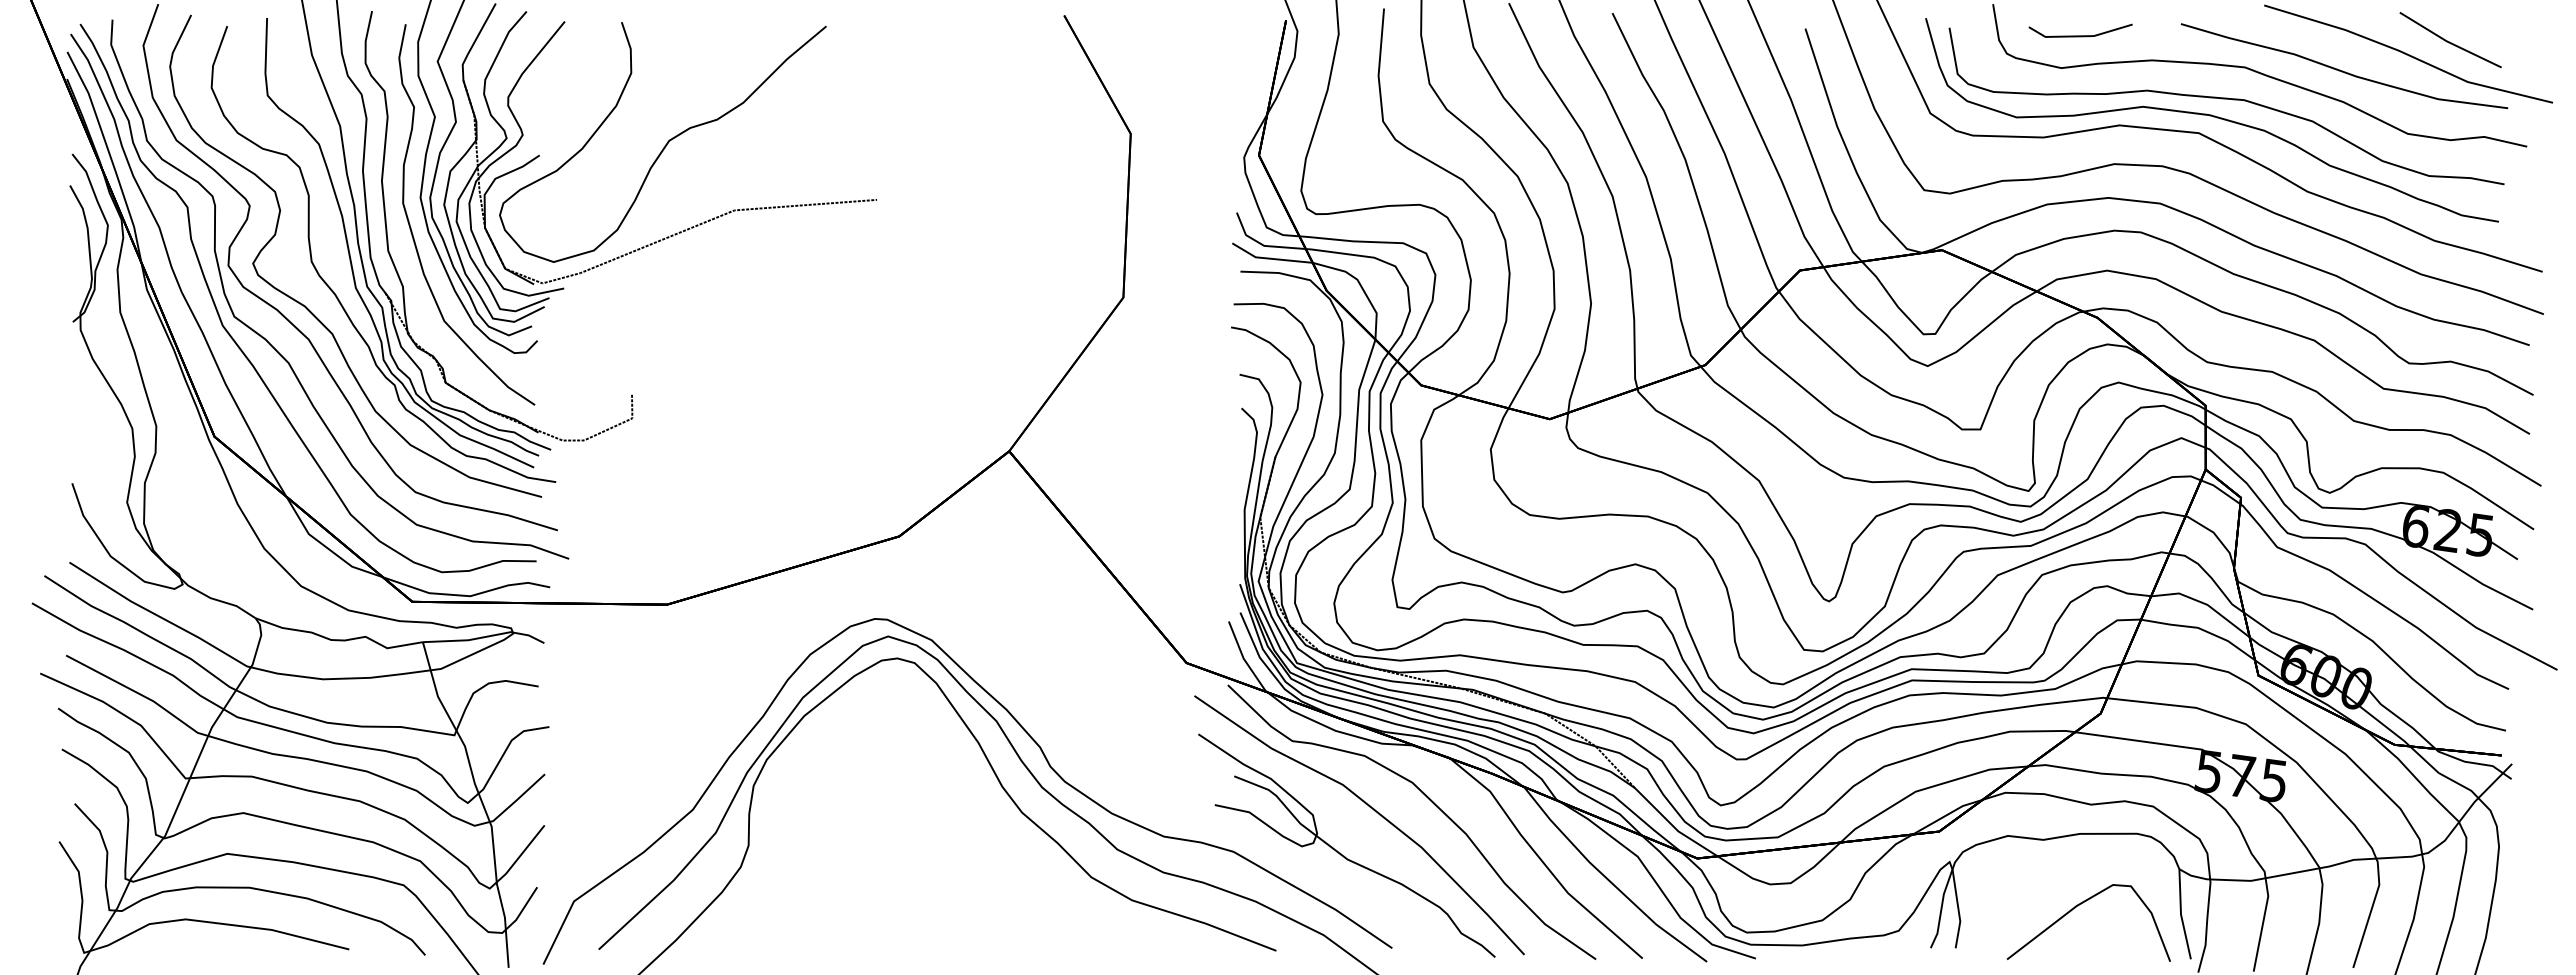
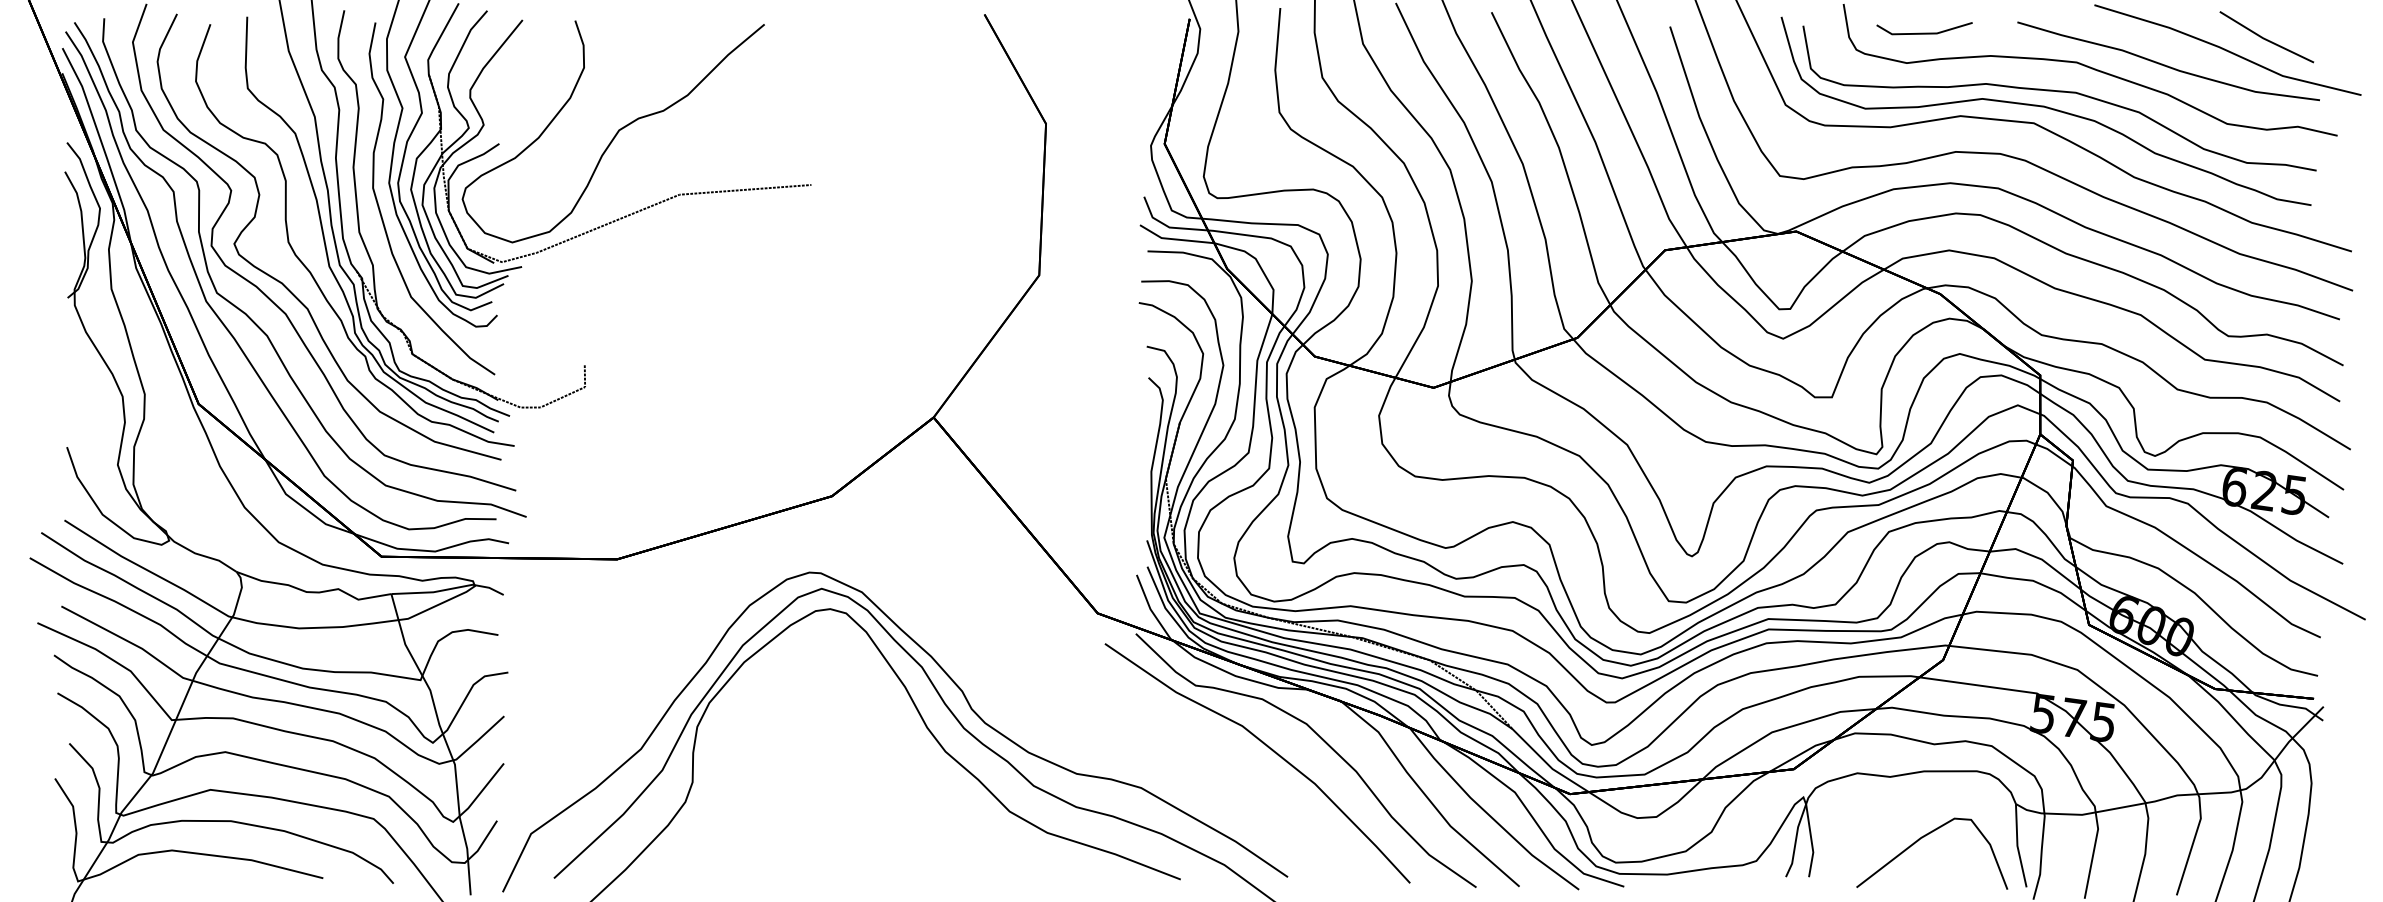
part: (1340, 852) -> (1240, 788), removed

